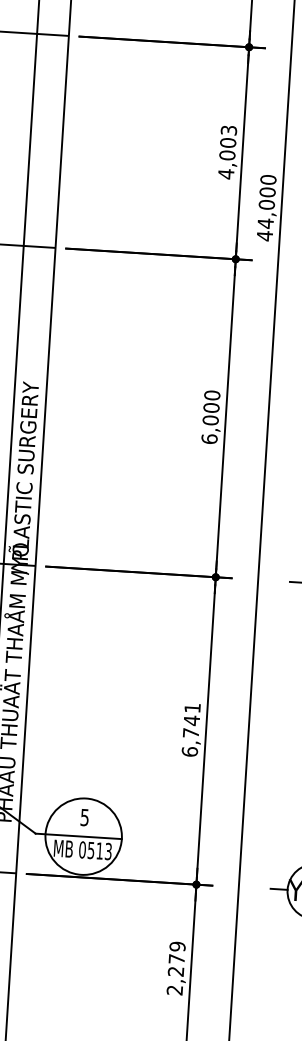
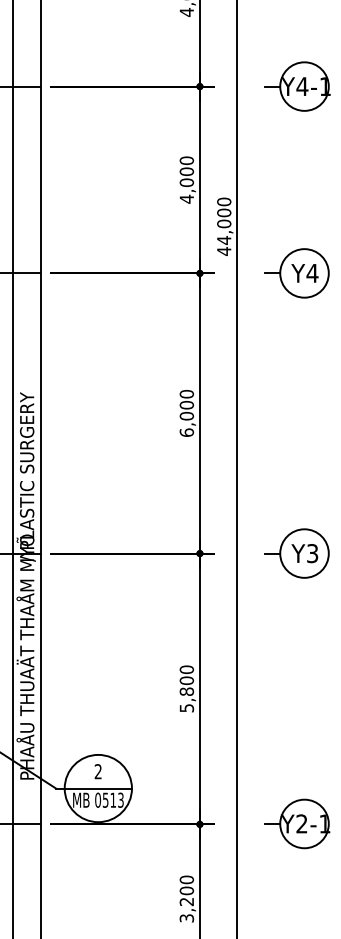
text: (228, 130) -> (186, 160), 4,003 -> 4,000
text: (190, 729) -> (186, 688), 6,741 -> 5,800
text: (83, 817) -> (97, 771), 5 -> 2
text: (175, 967) -> (186, 898), 2,279 -> 3,200

